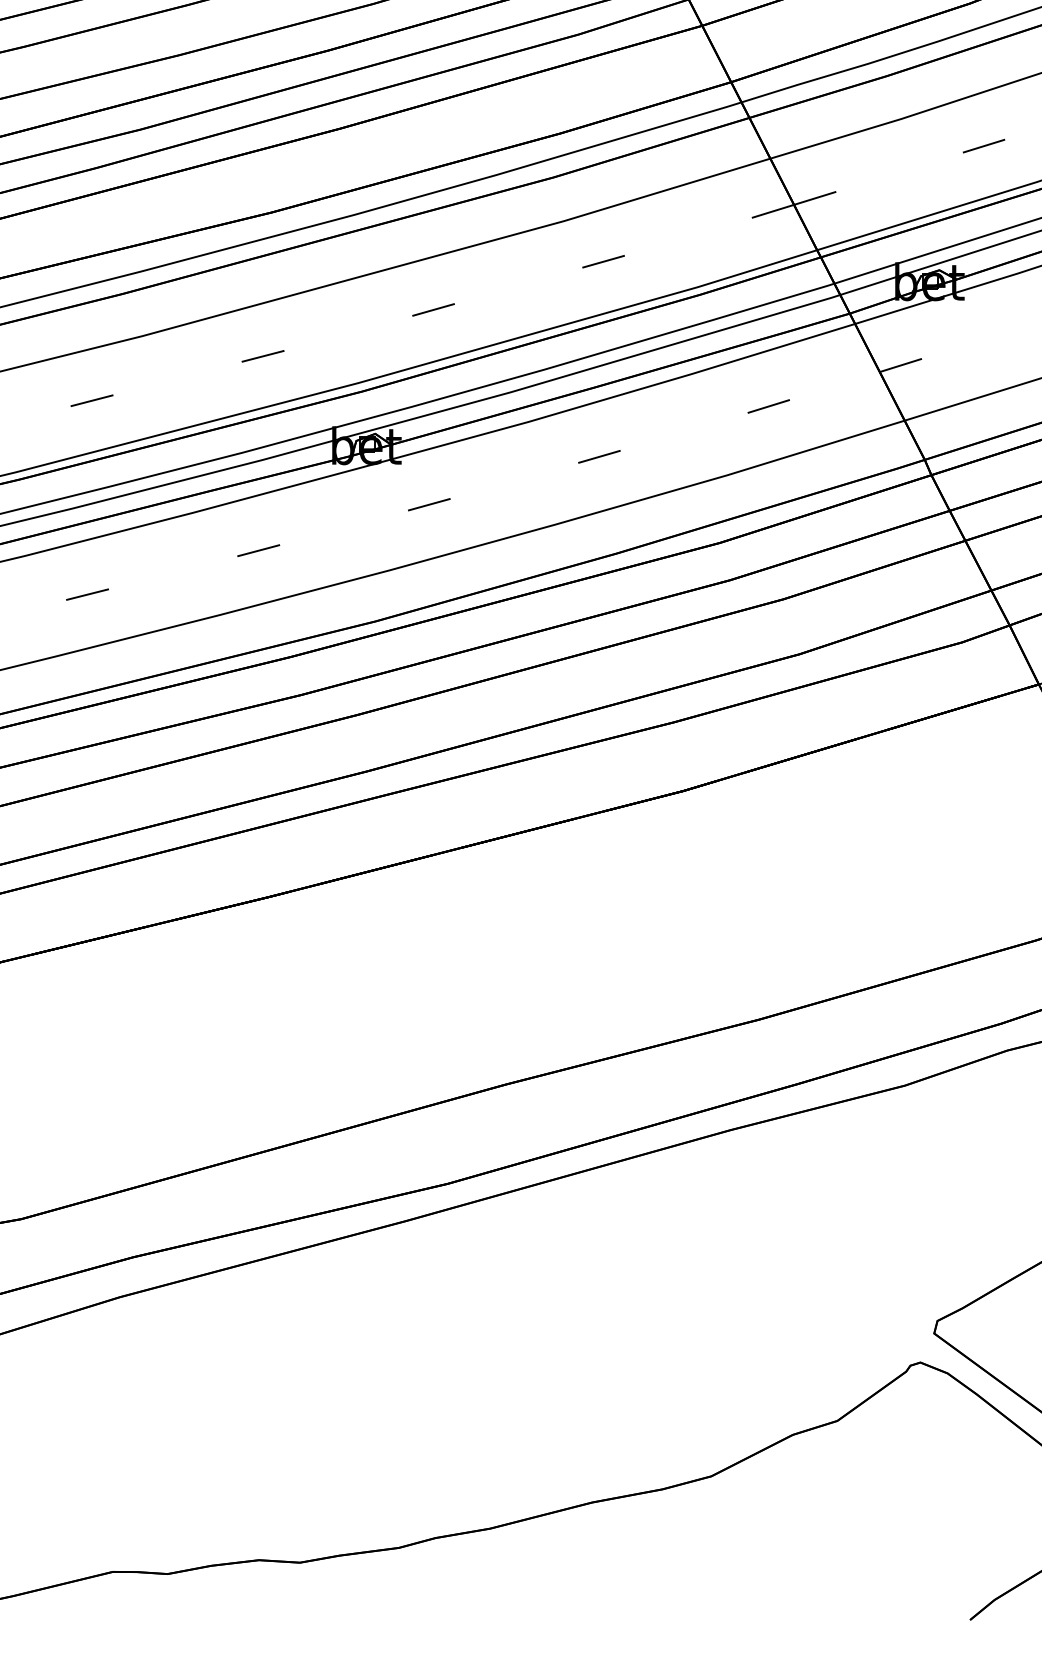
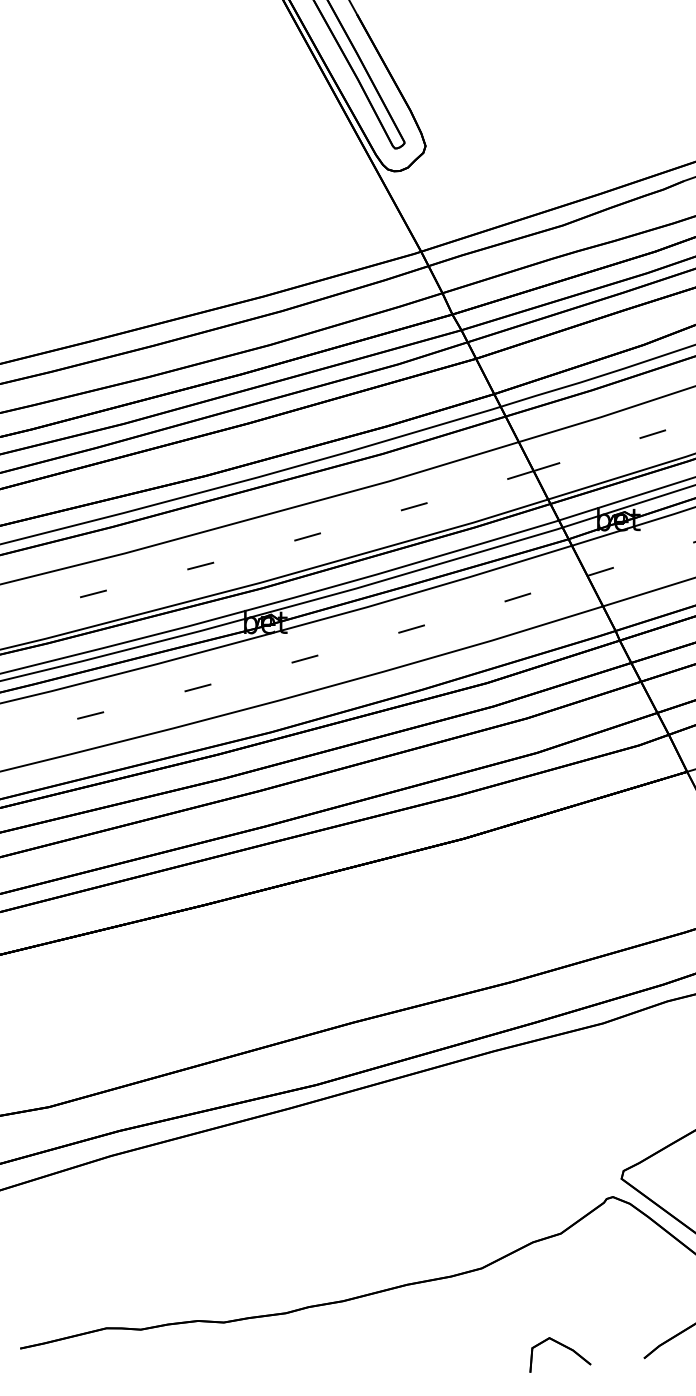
part: (843, 1602) -> (564, 1347), added

